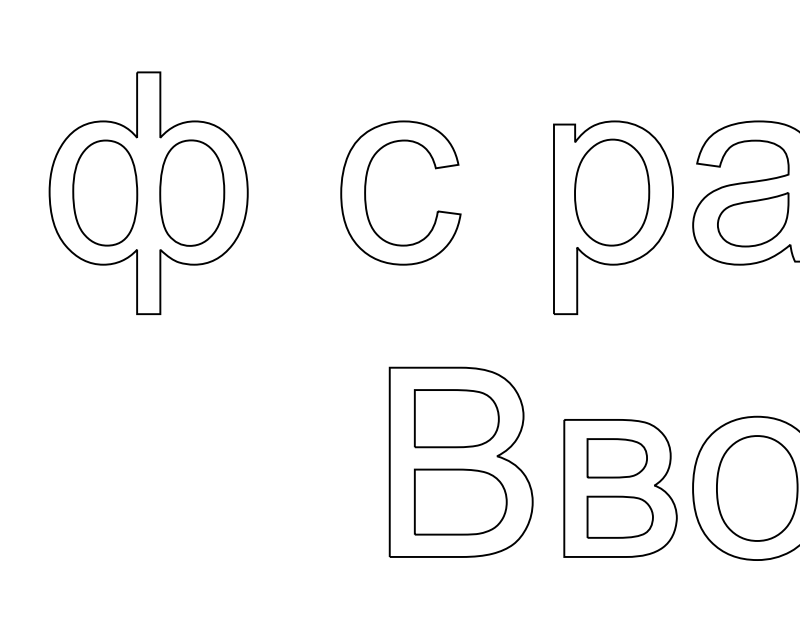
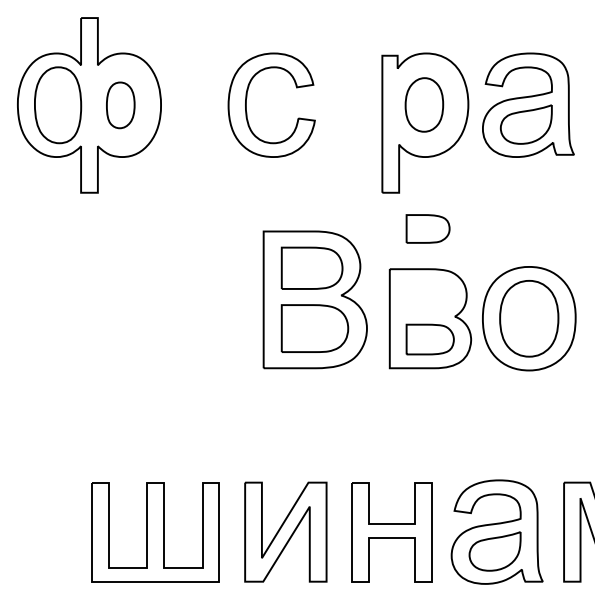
part: (612, 192) -> (424, 104), size x0.7
part: (191, 193) -> (120, 105), size x0.6
part: (616, 457) -> (427, 228), moved

